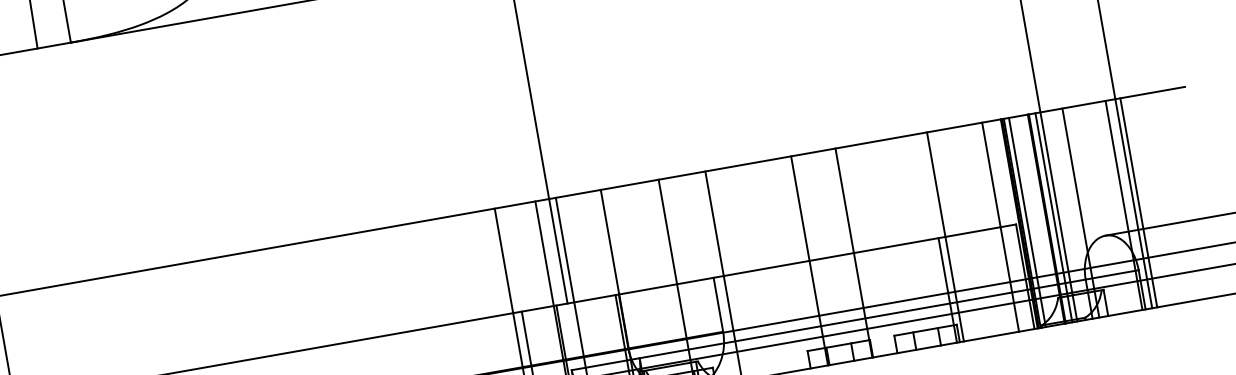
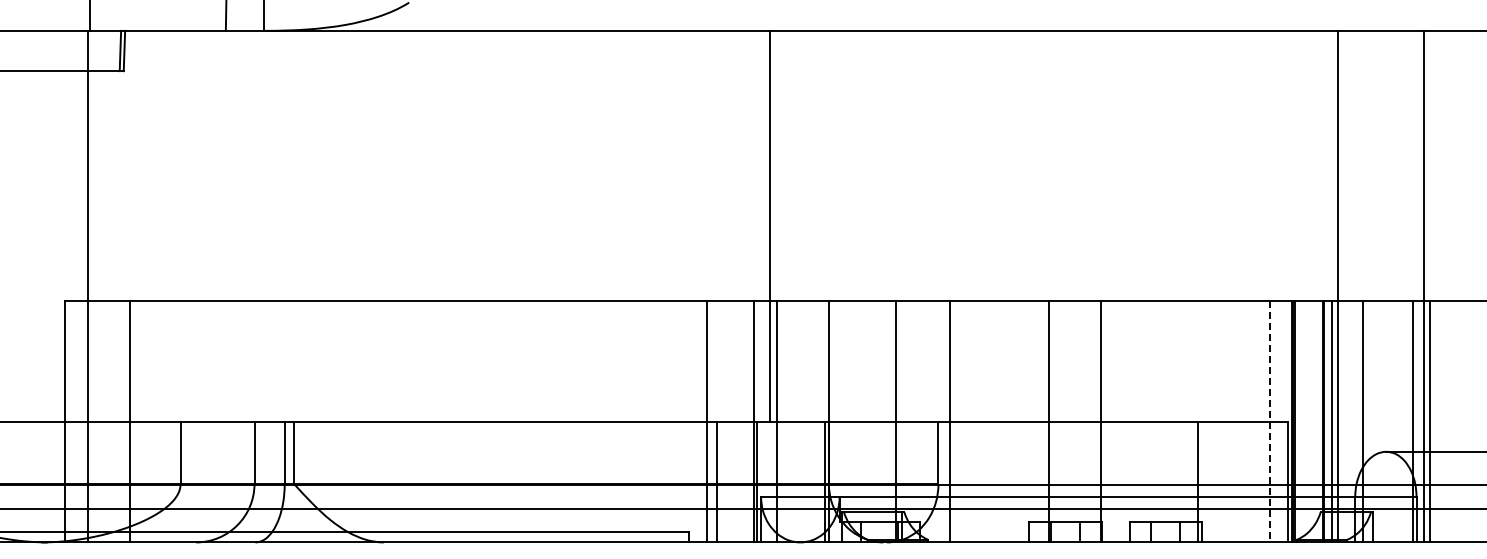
line: (1027, 222) -> (1301, 421), removed
line: (1000, 227) -> (1270, 421), solid -> dashed
line: (945, 236) -> (1206, 421), removed

